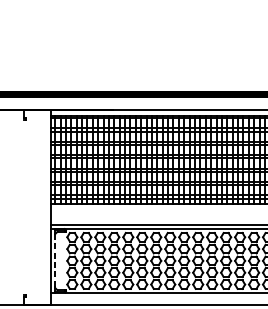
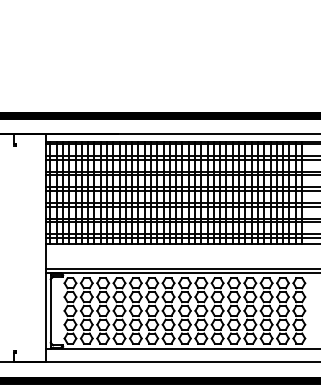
line: (55, 261) -> (50, 311), dashed -> solid

